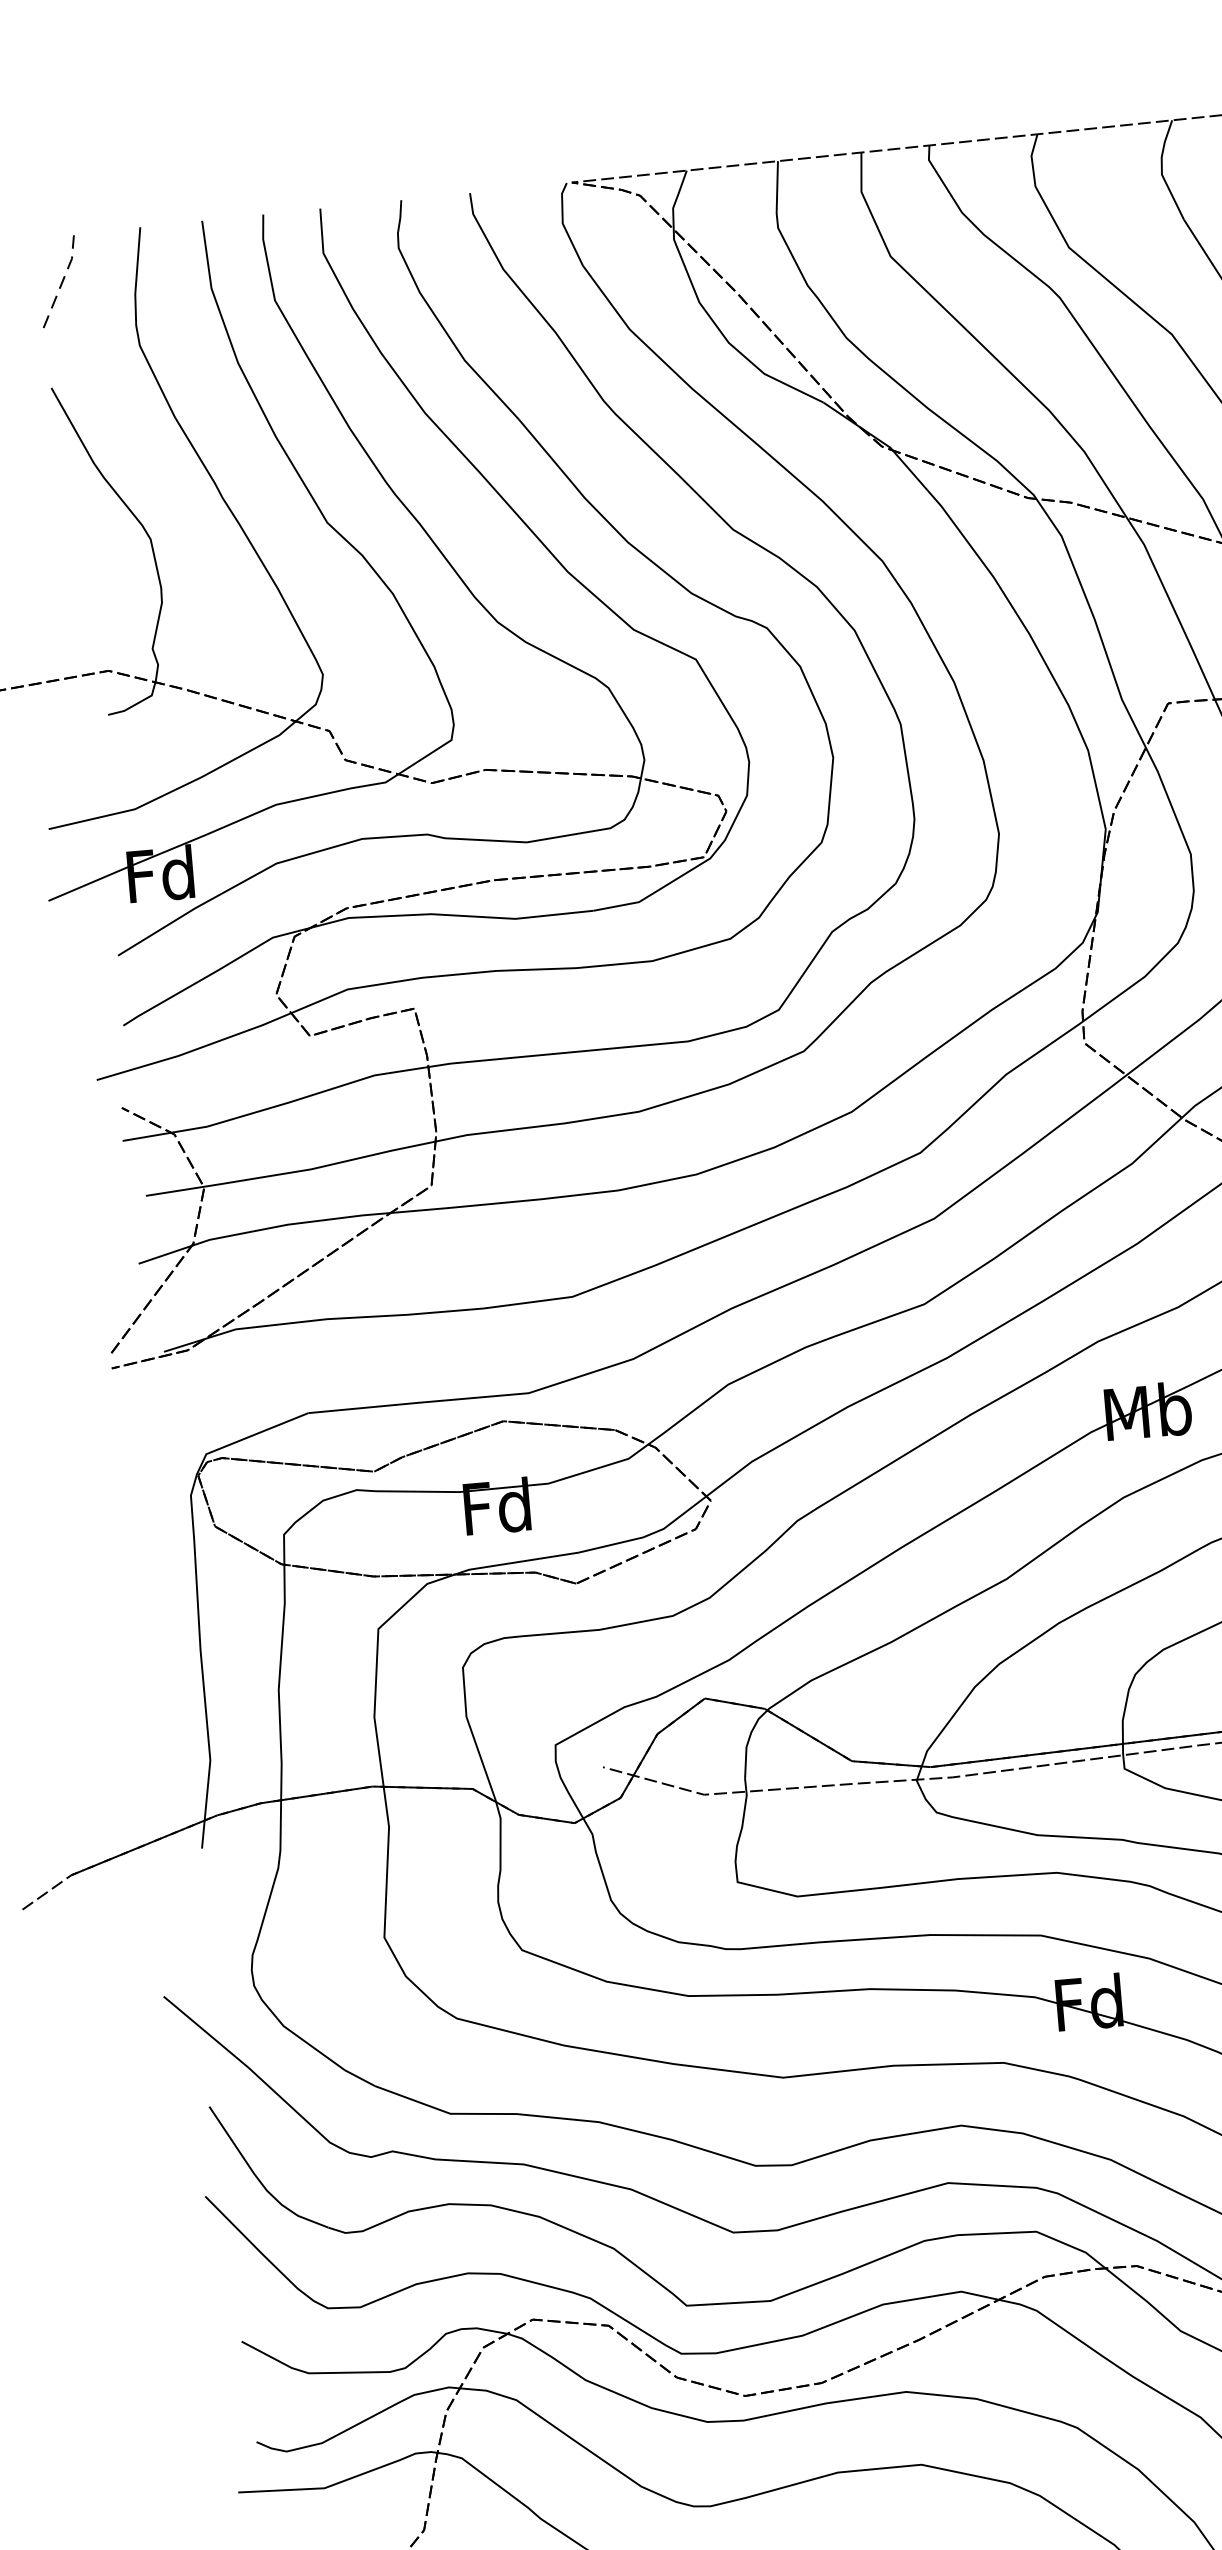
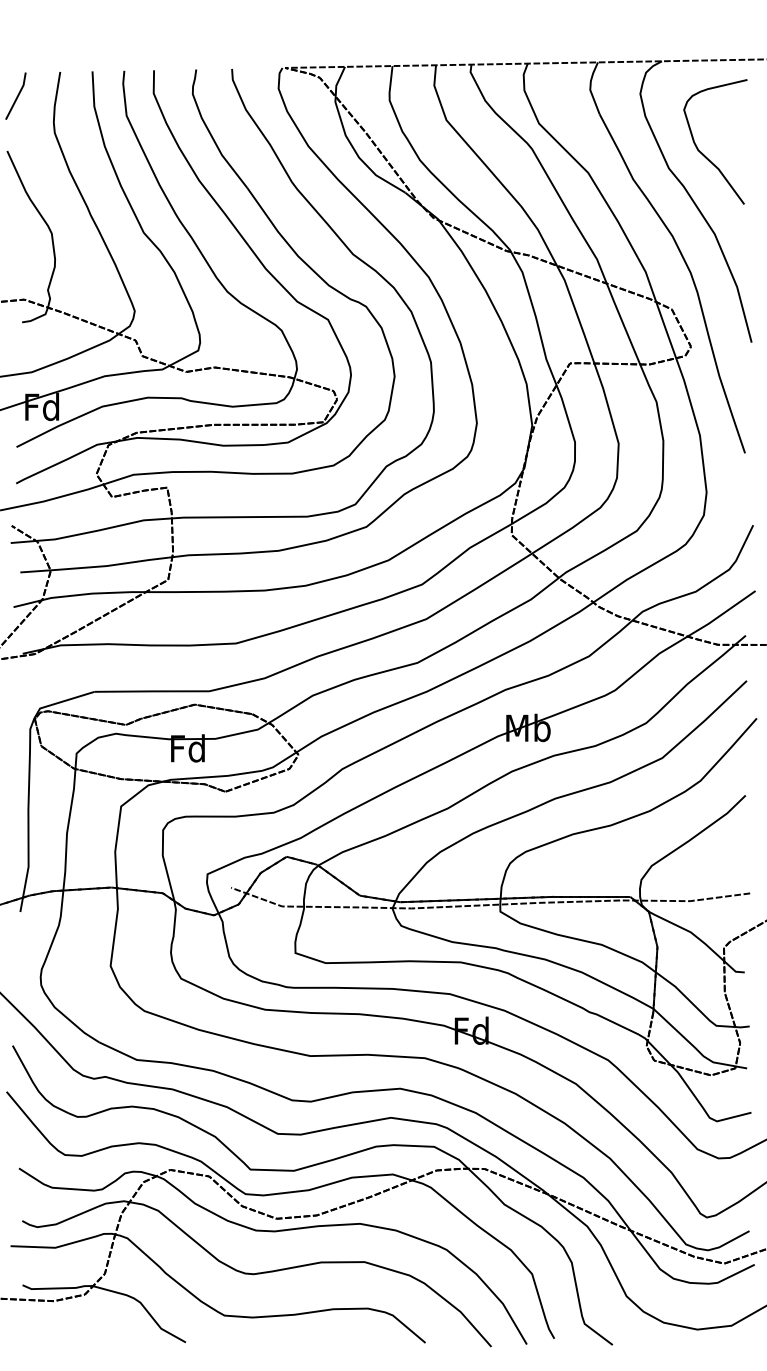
line: (63, 279) -> (18, 95), dashed -> solid

